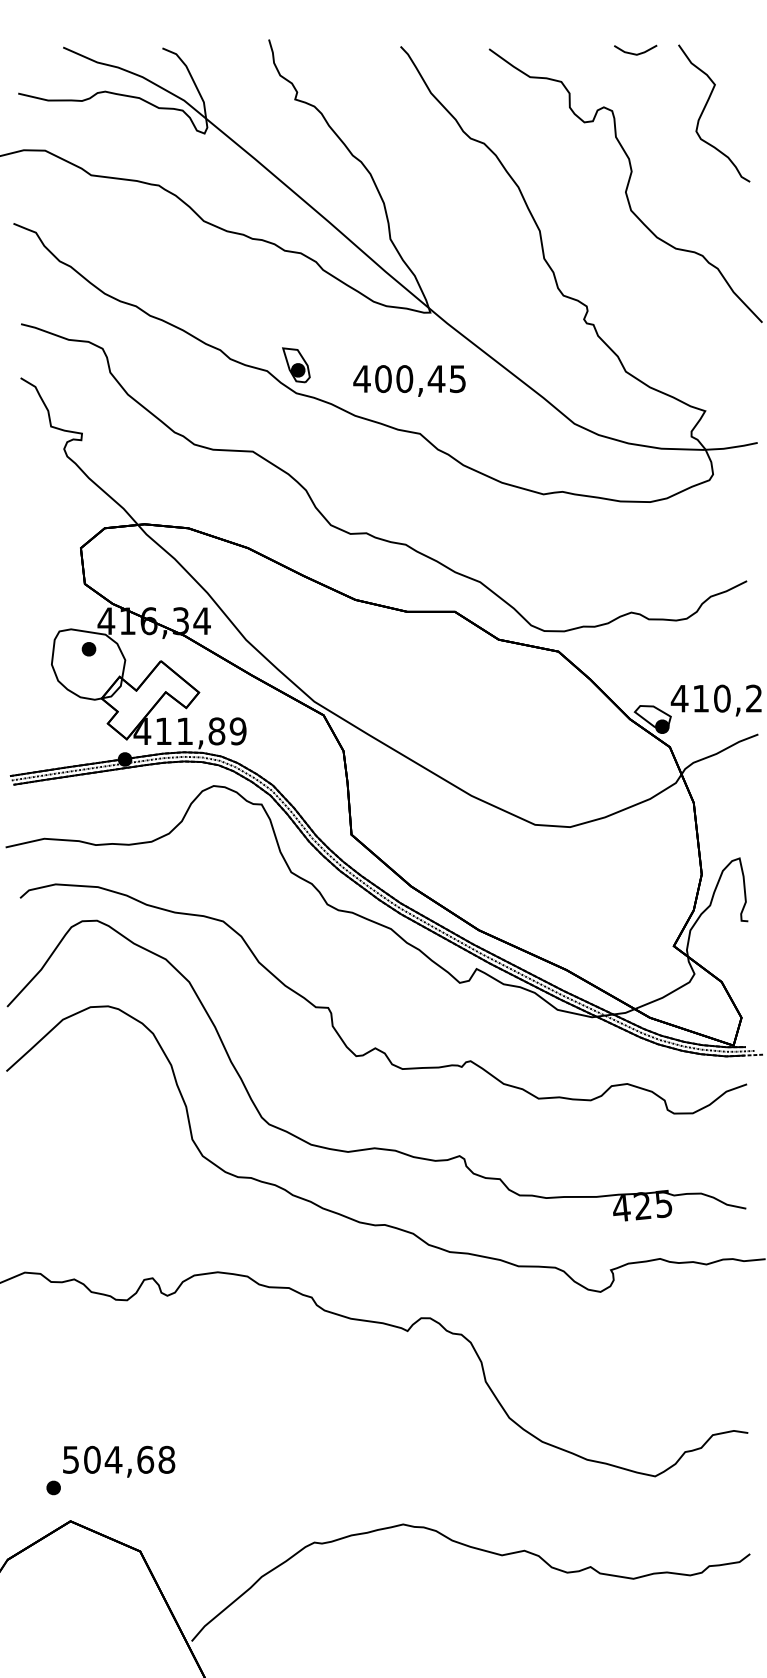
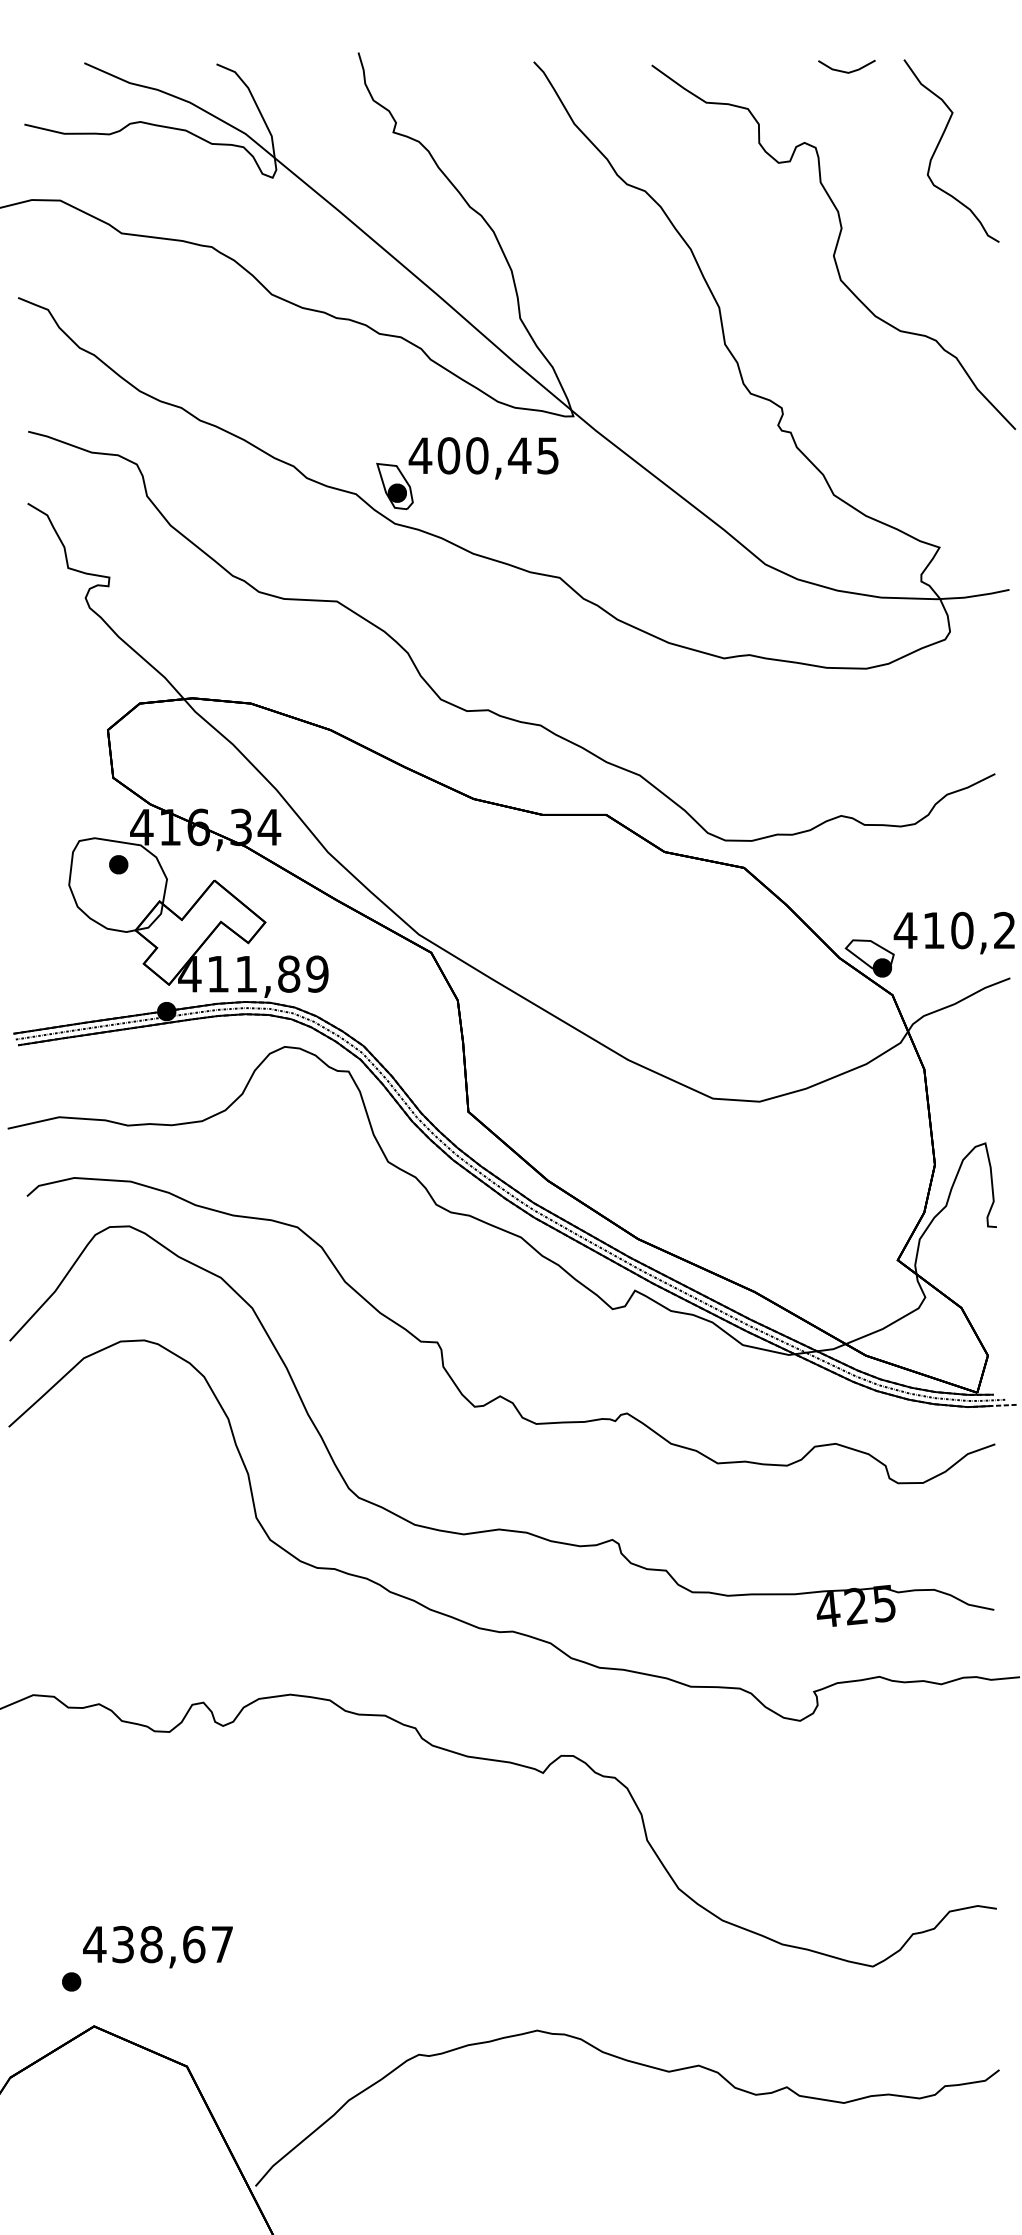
text: (409, 381) -> (483, 458), moved
text: (118, 1459) -> (158, 1944), 504,68 -> 438,67

